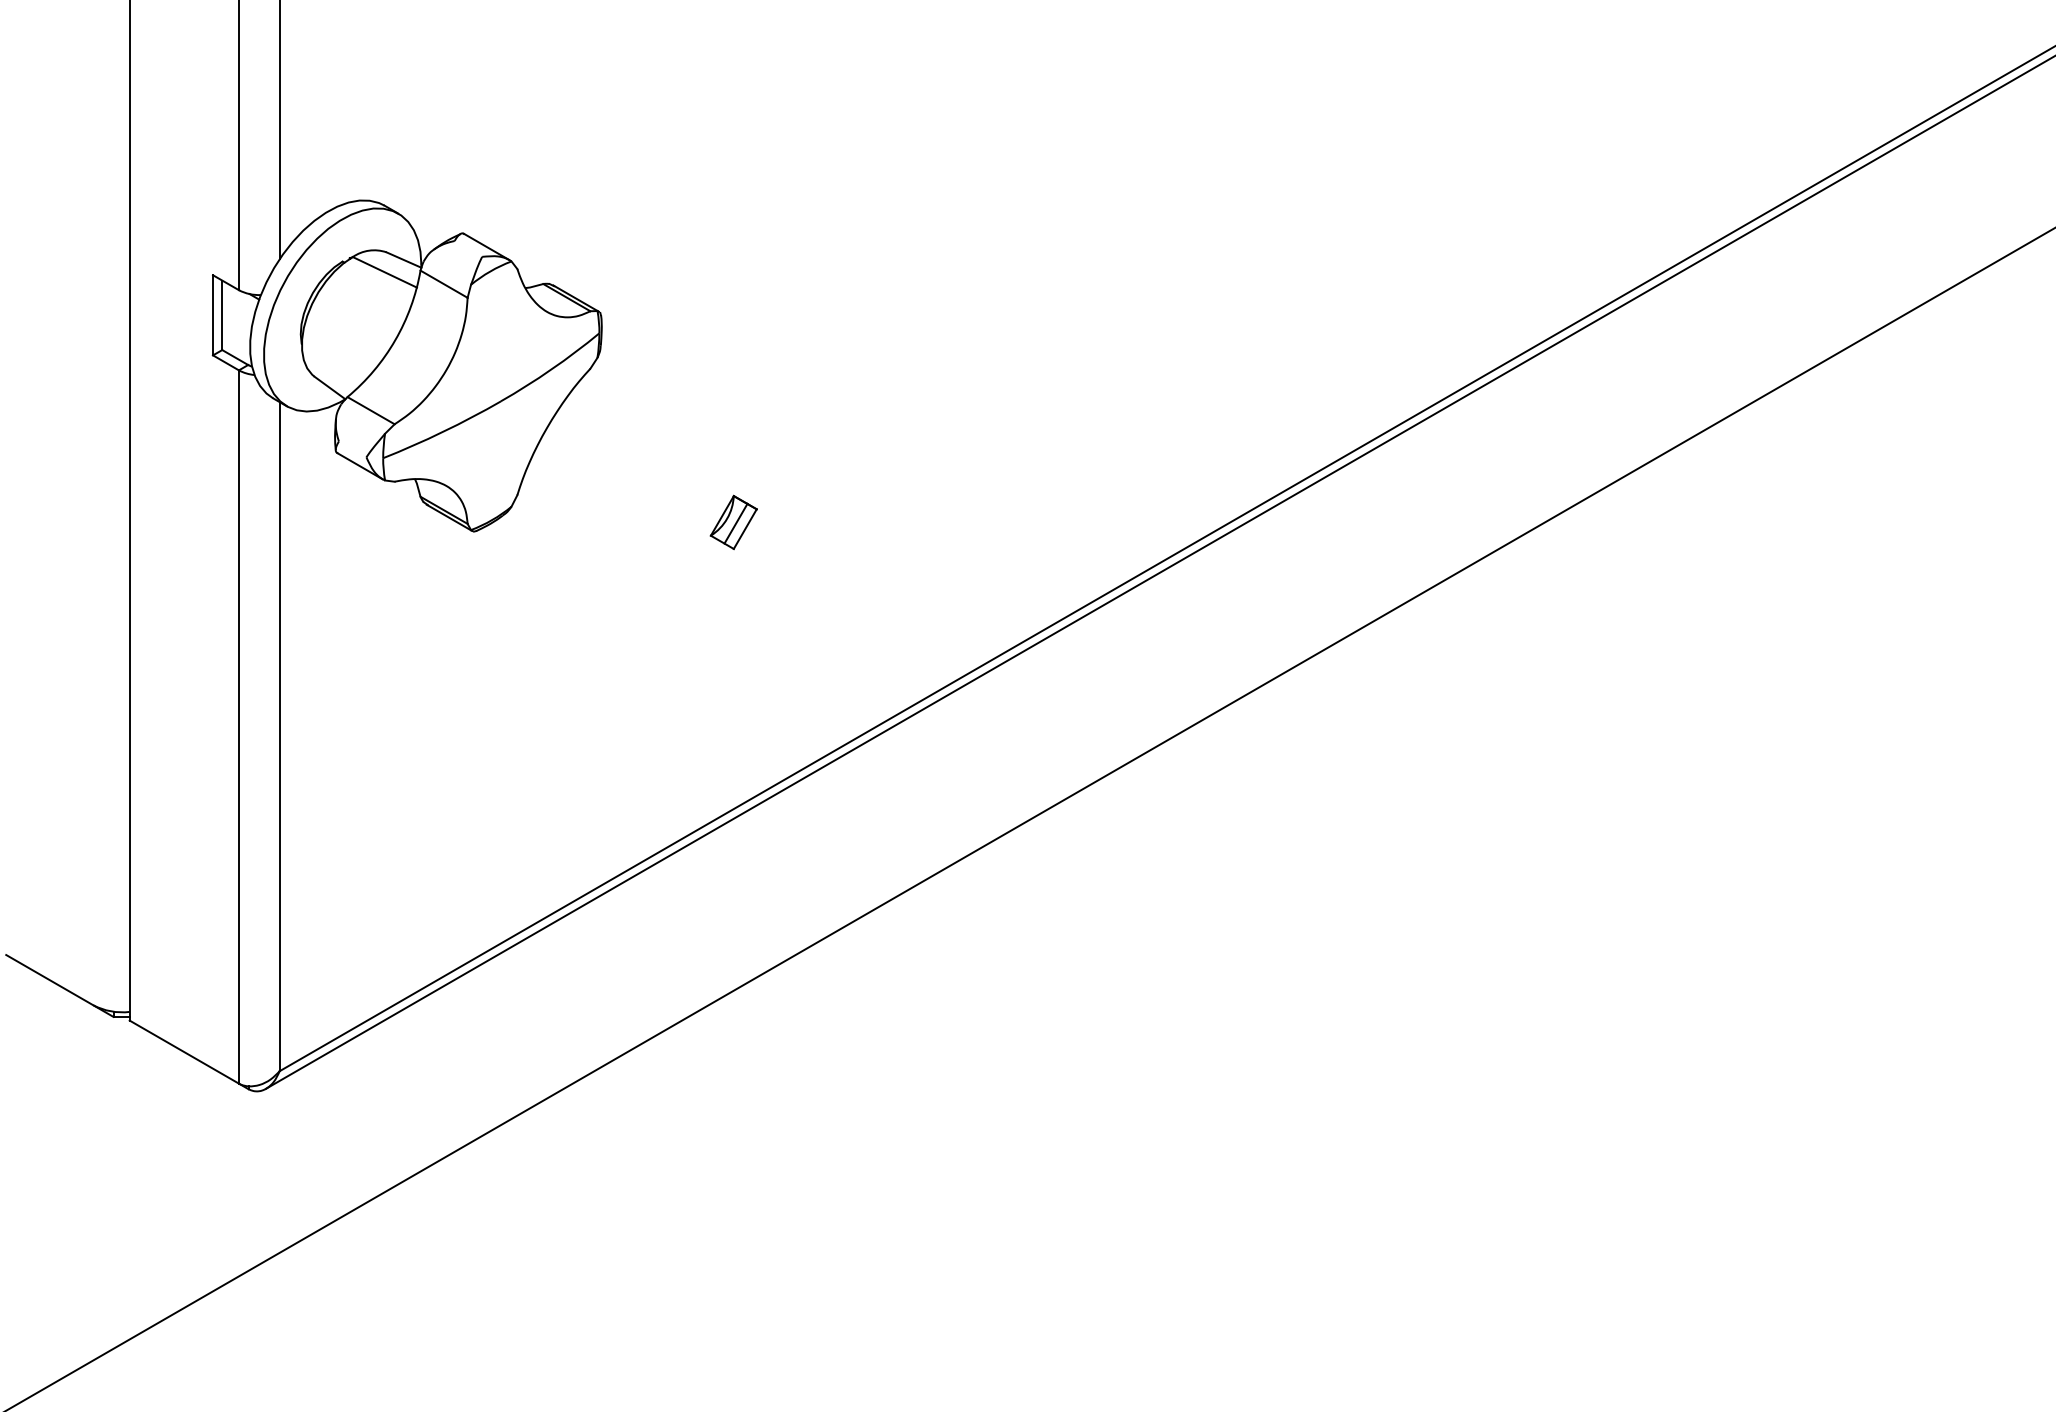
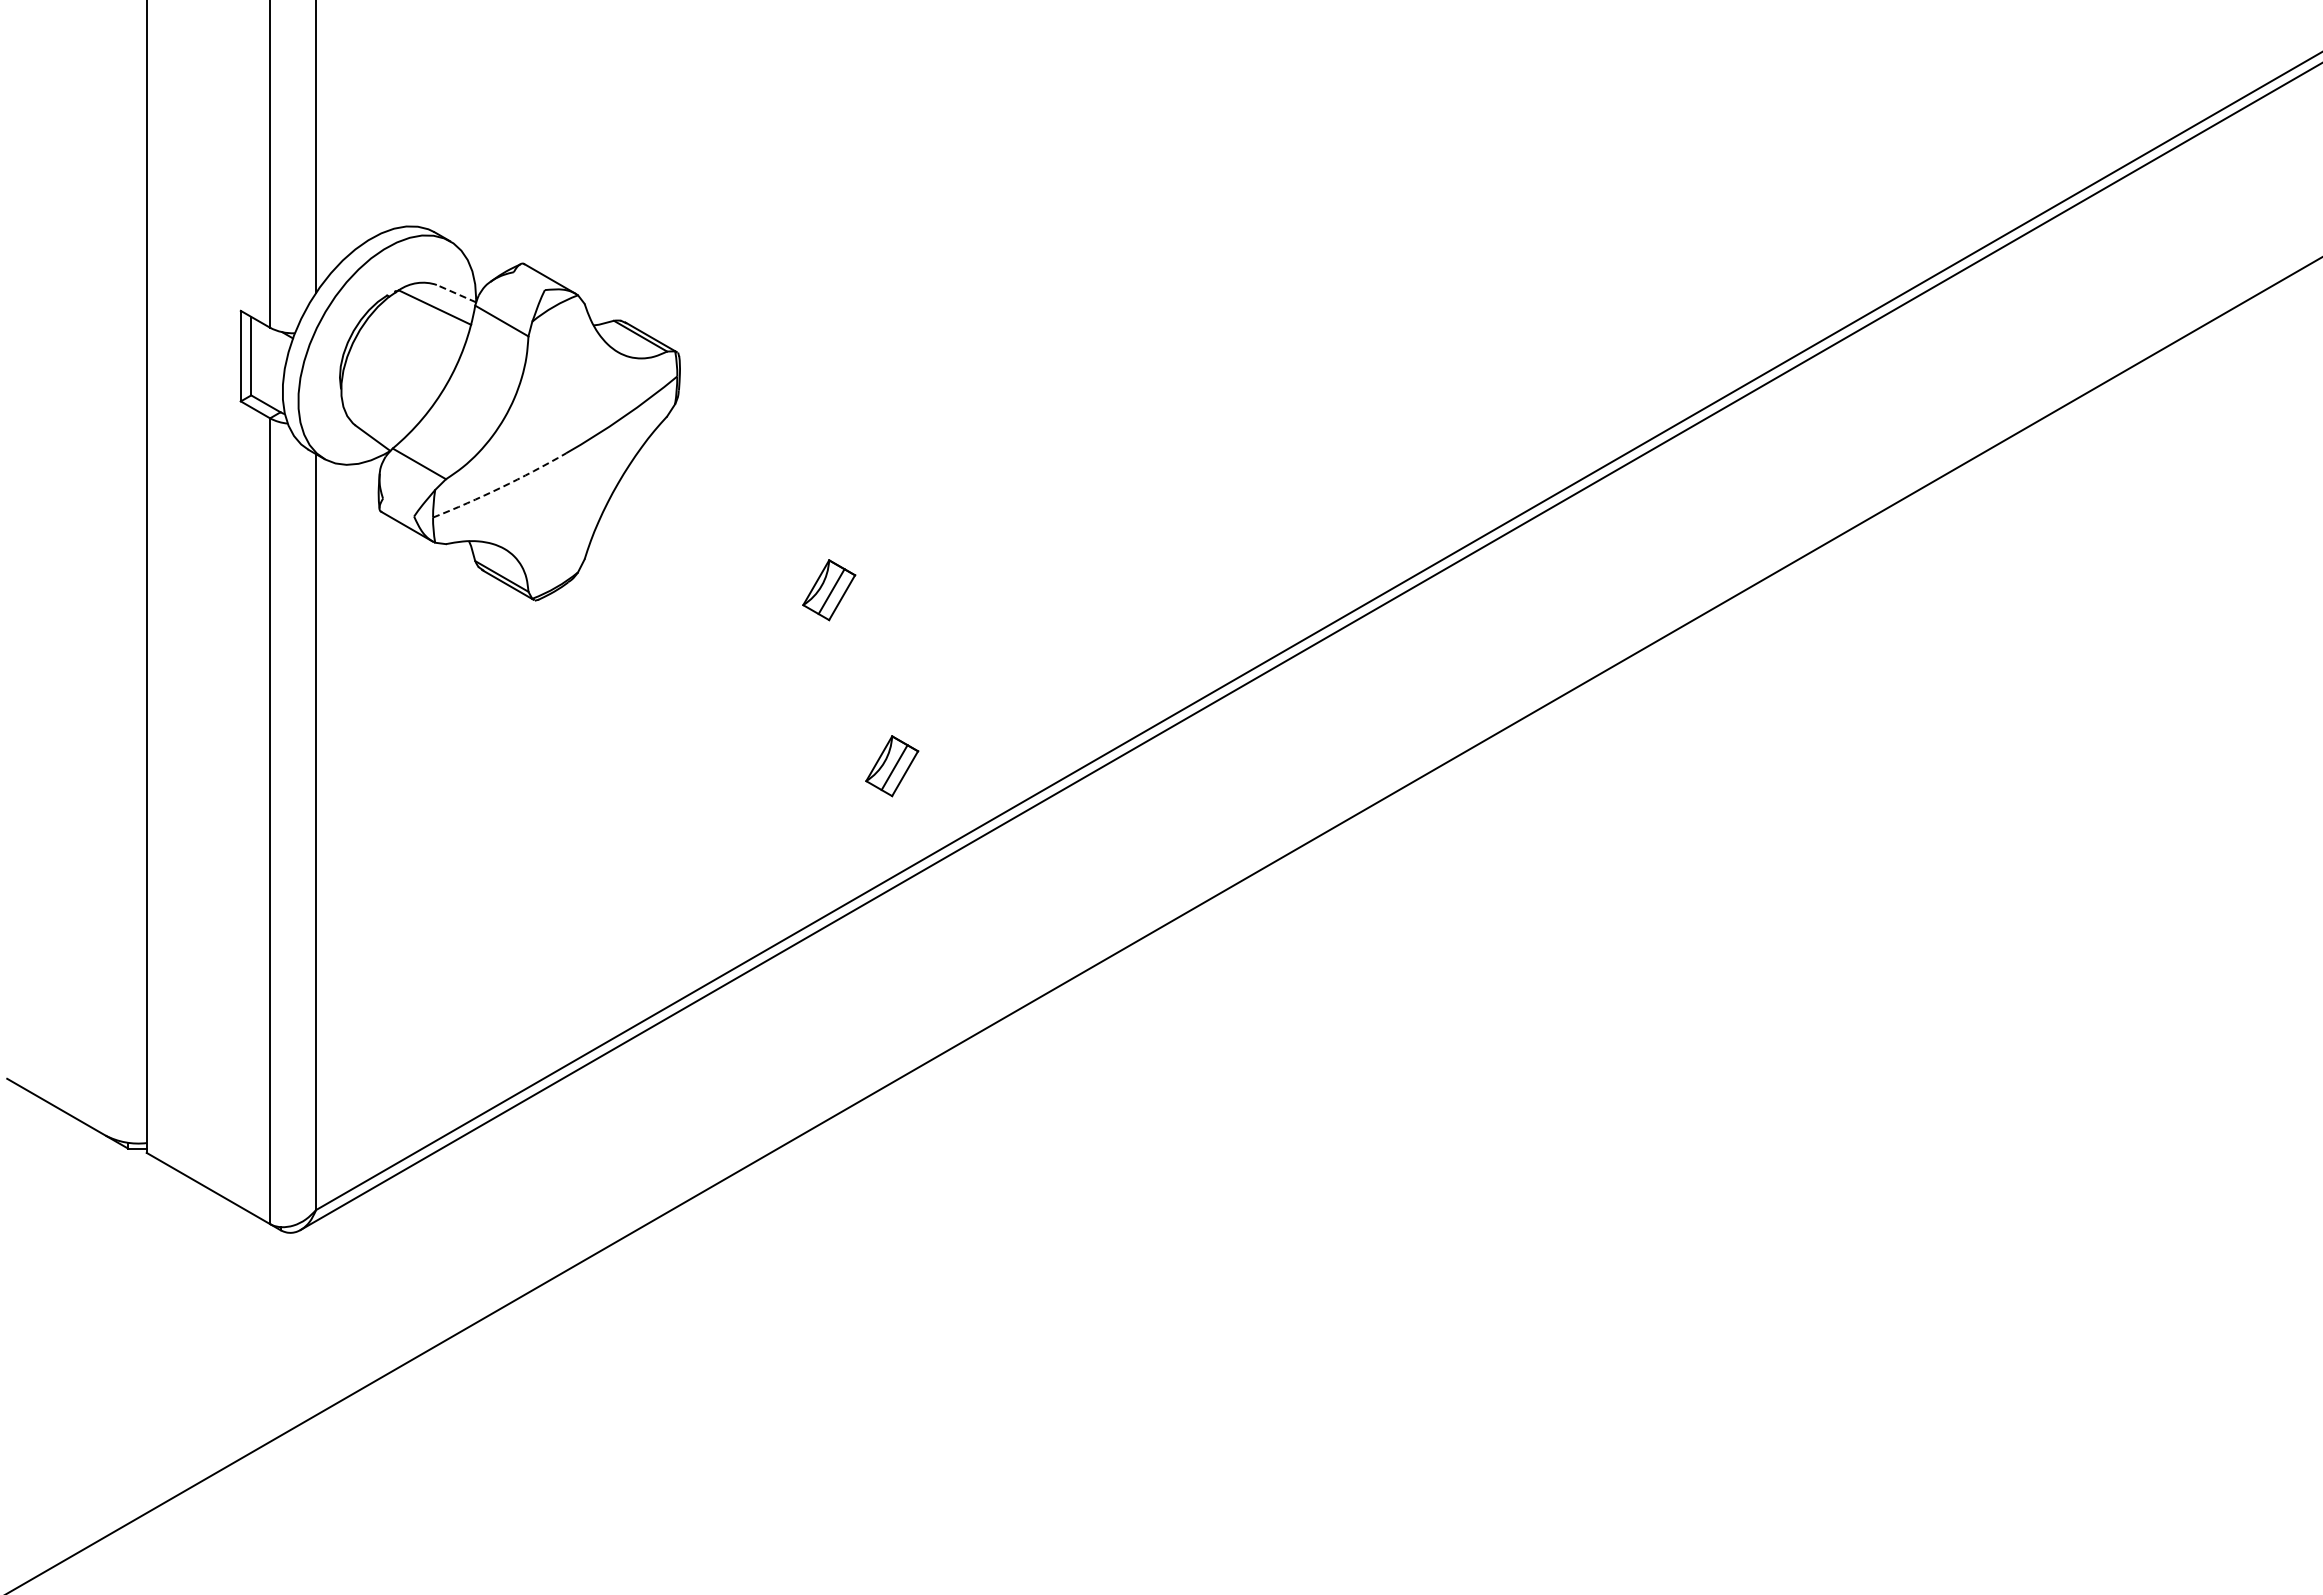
line: (403, 259) -> (456, 293), solid -> dashed
arc: (442, 431) -> (500, 487), solid -> dashed
part: (789, 678) -> (892, 766), added

